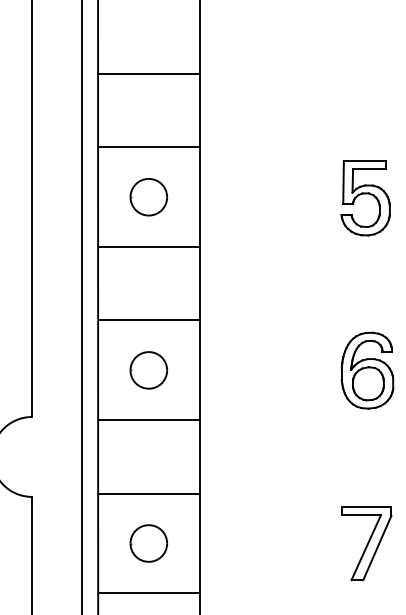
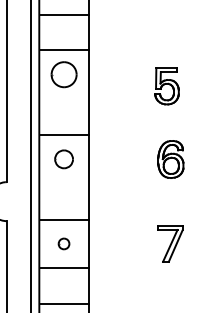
part: (147, 196) -> (63, 74), size x1.4
part: (364, 198) -> (166, 86), moved
line: (149, 247) -> (64, 99), removed
line: (149, 419) -> (64, 183), removed
part: (147, 542) -> (63, 243), size x0.6

